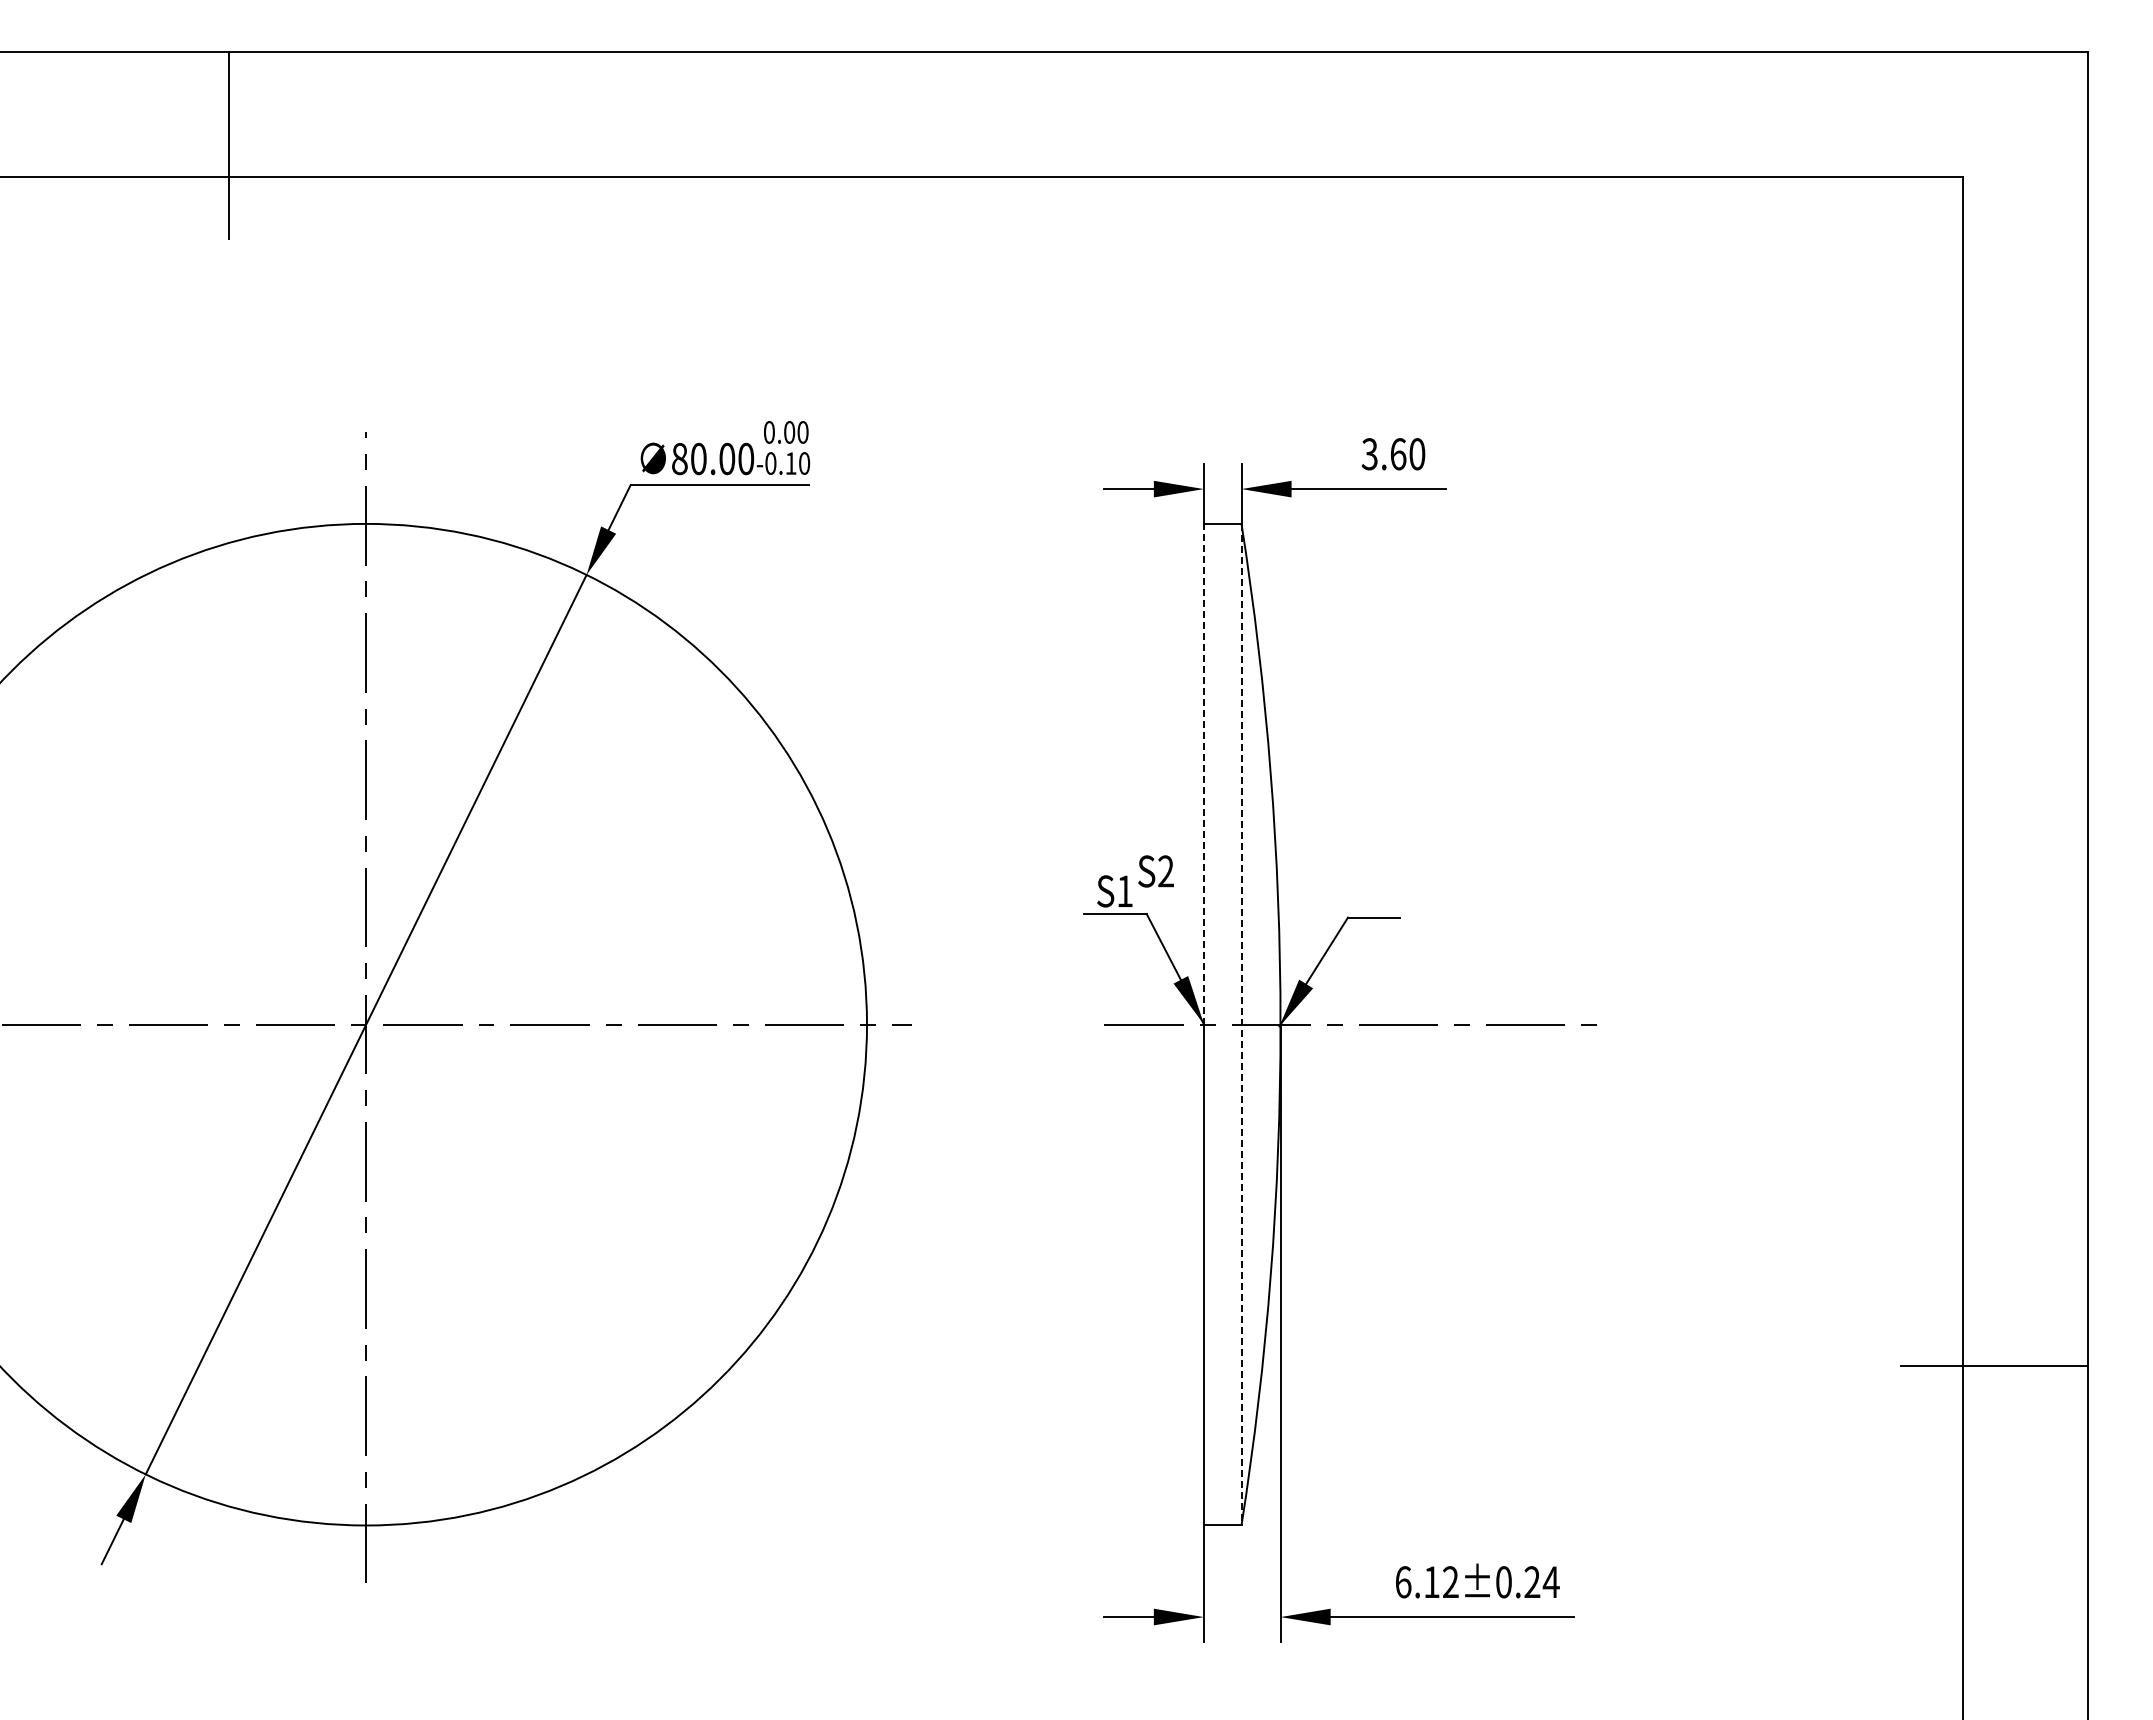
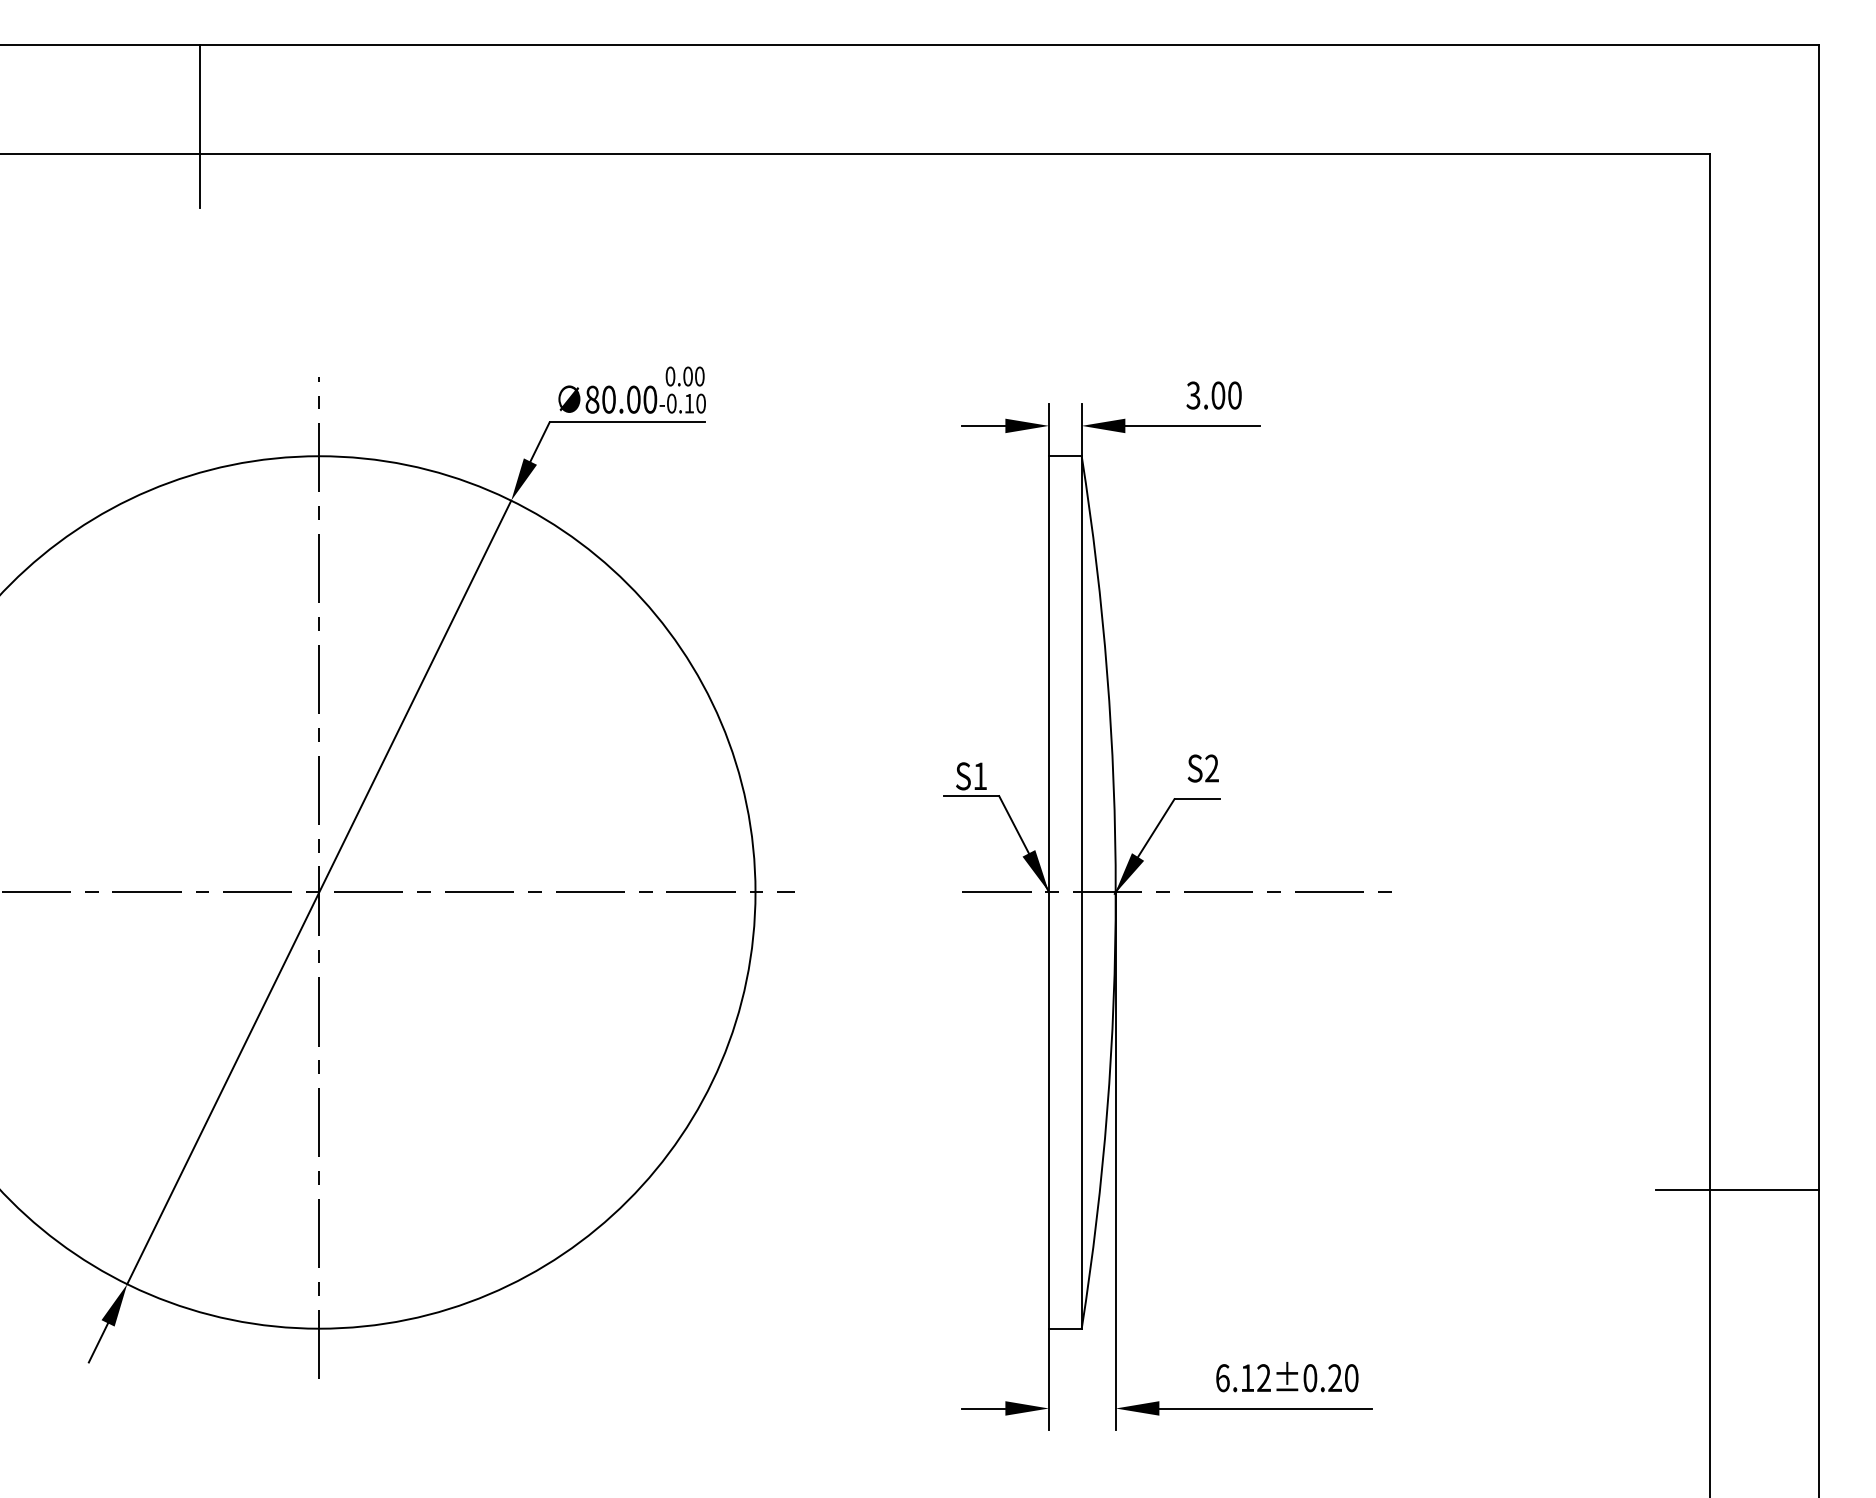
text: (1398, 454) -> (1218, 395), 3.60 -> 3.00
line: (1203, 773) -> (1048, 673), dashed -> solid
text: (1155, 871) -> (1202, 768), moved
line: (1241, 1024) -> (1081, 892), dashed -> solid
text: (1550, 1582) -> (1350, 1378), 6.12±0.24 -> 6.12±0.20

